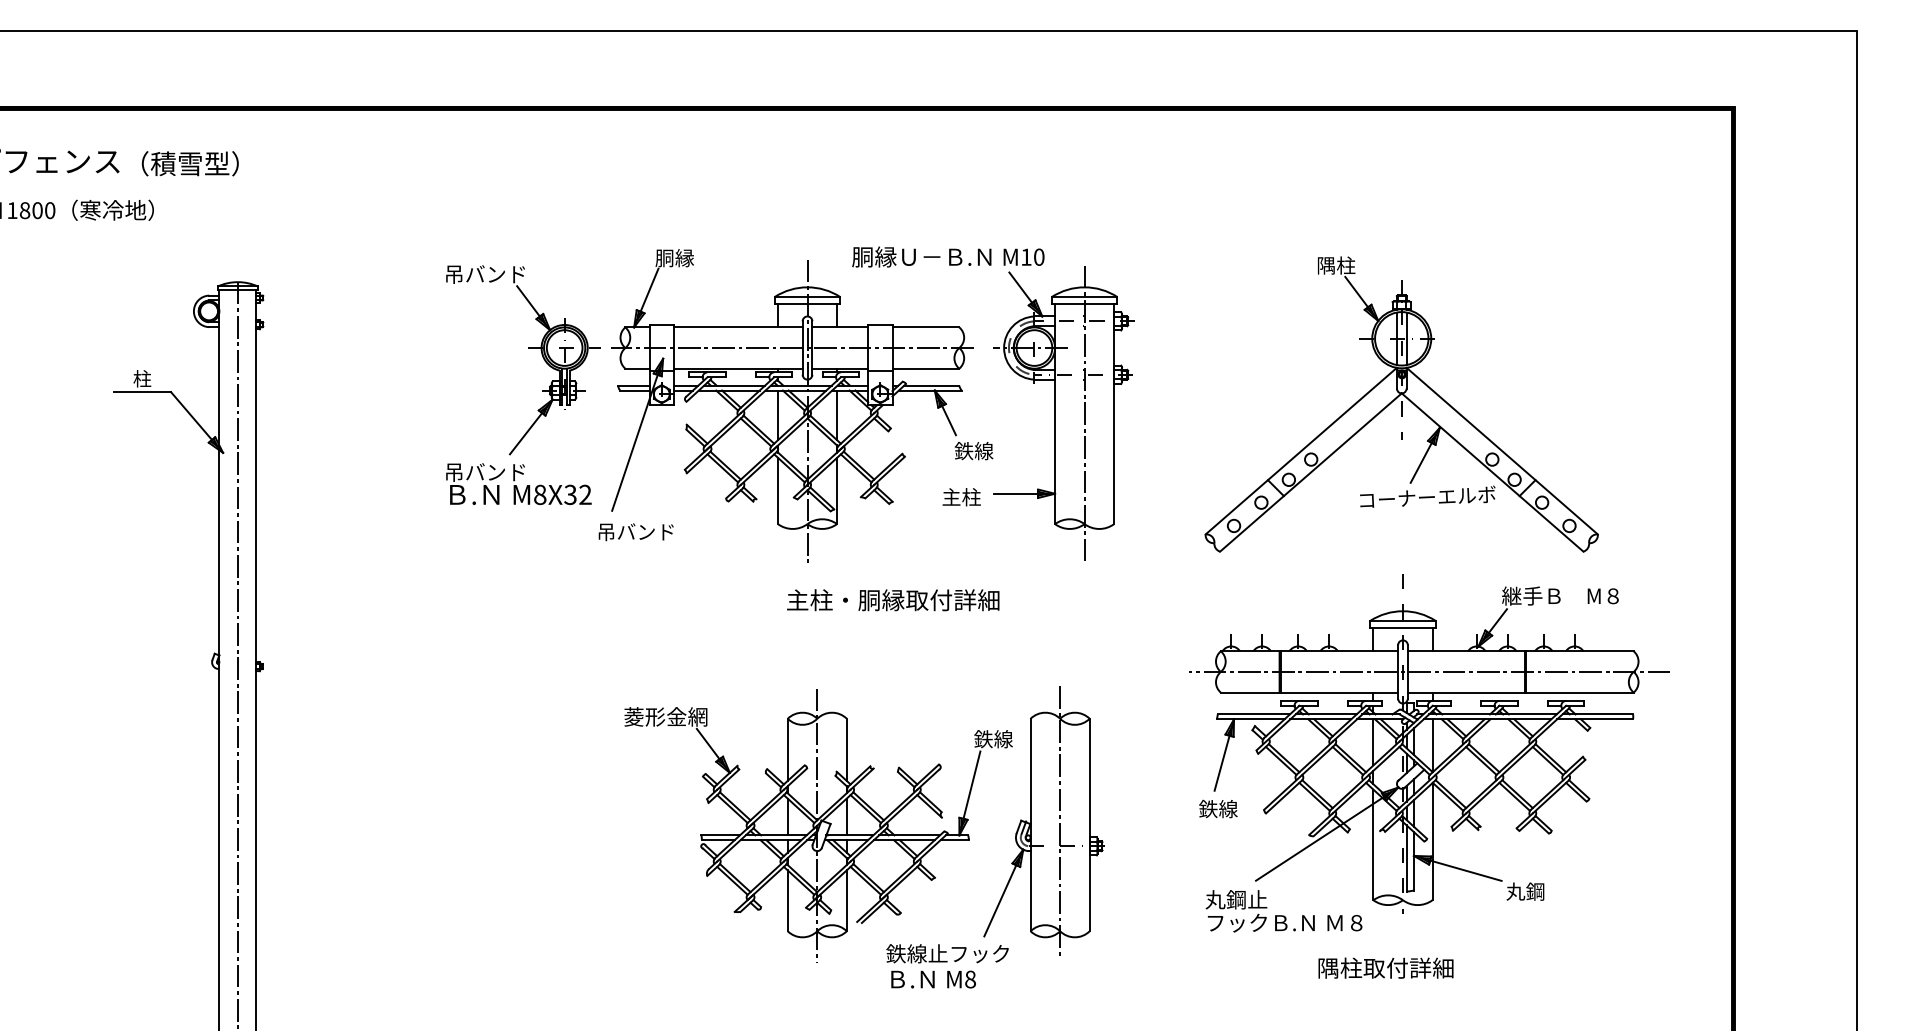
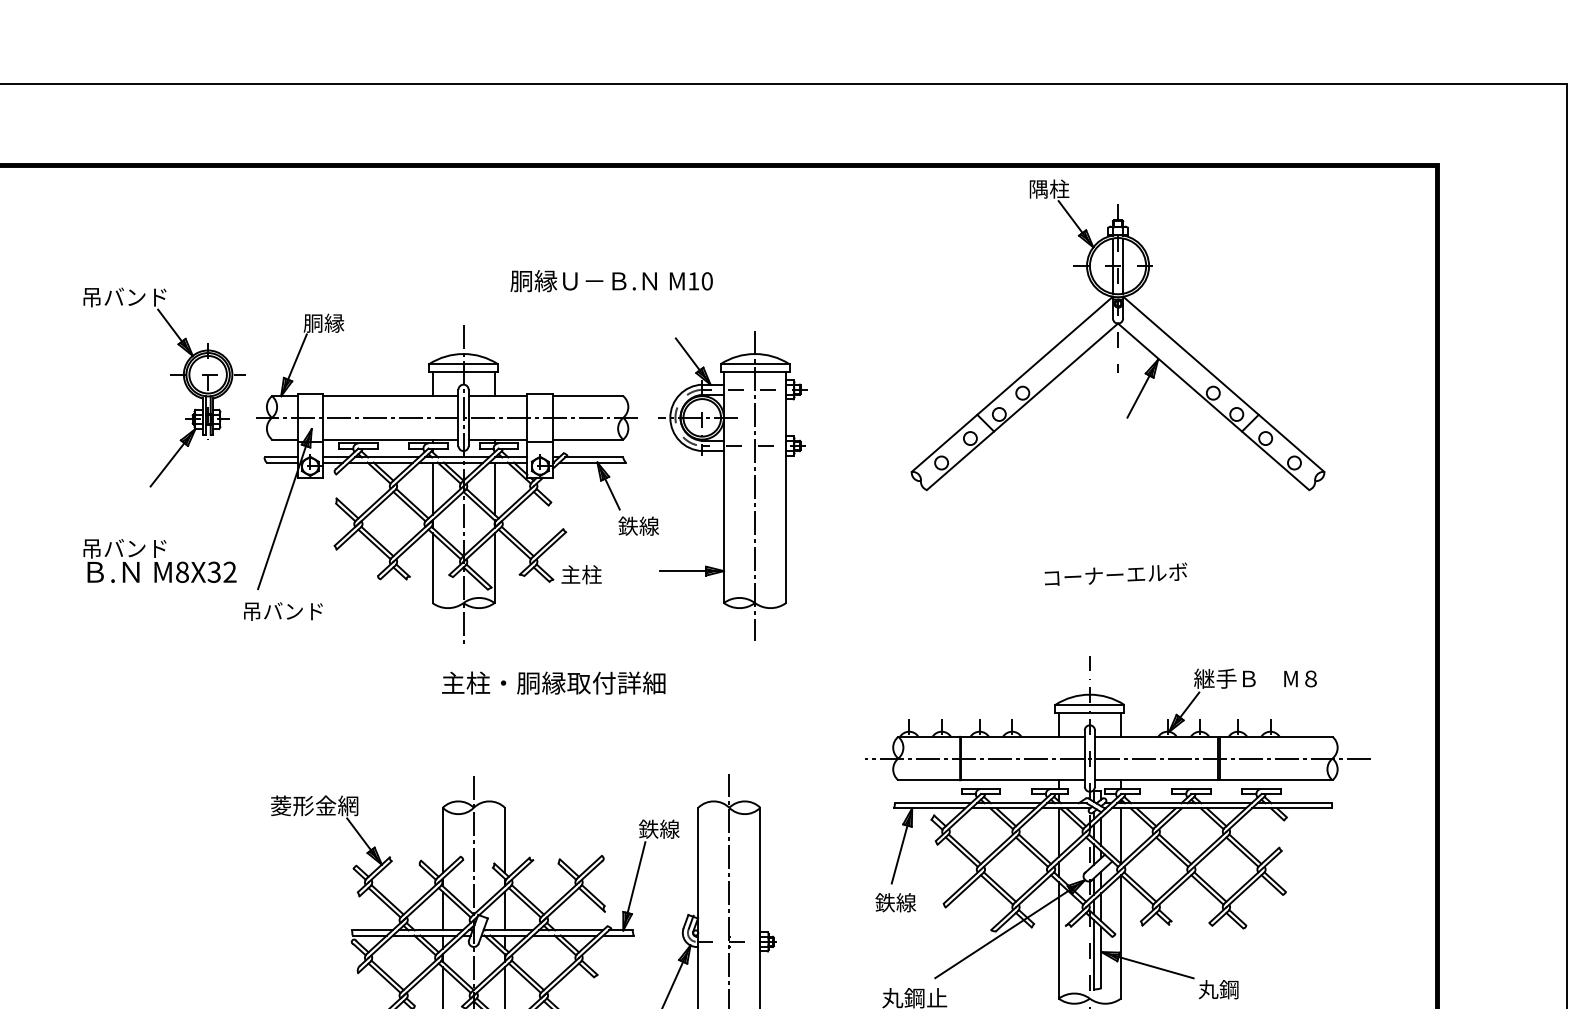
text: (948, 256) -> (611, 280), moved
part: (528, 348) -> (170, 375), moved
part: (1401, 404) -> (1117, 335), moved
text: (961, 497) -> (581, 575), moved

